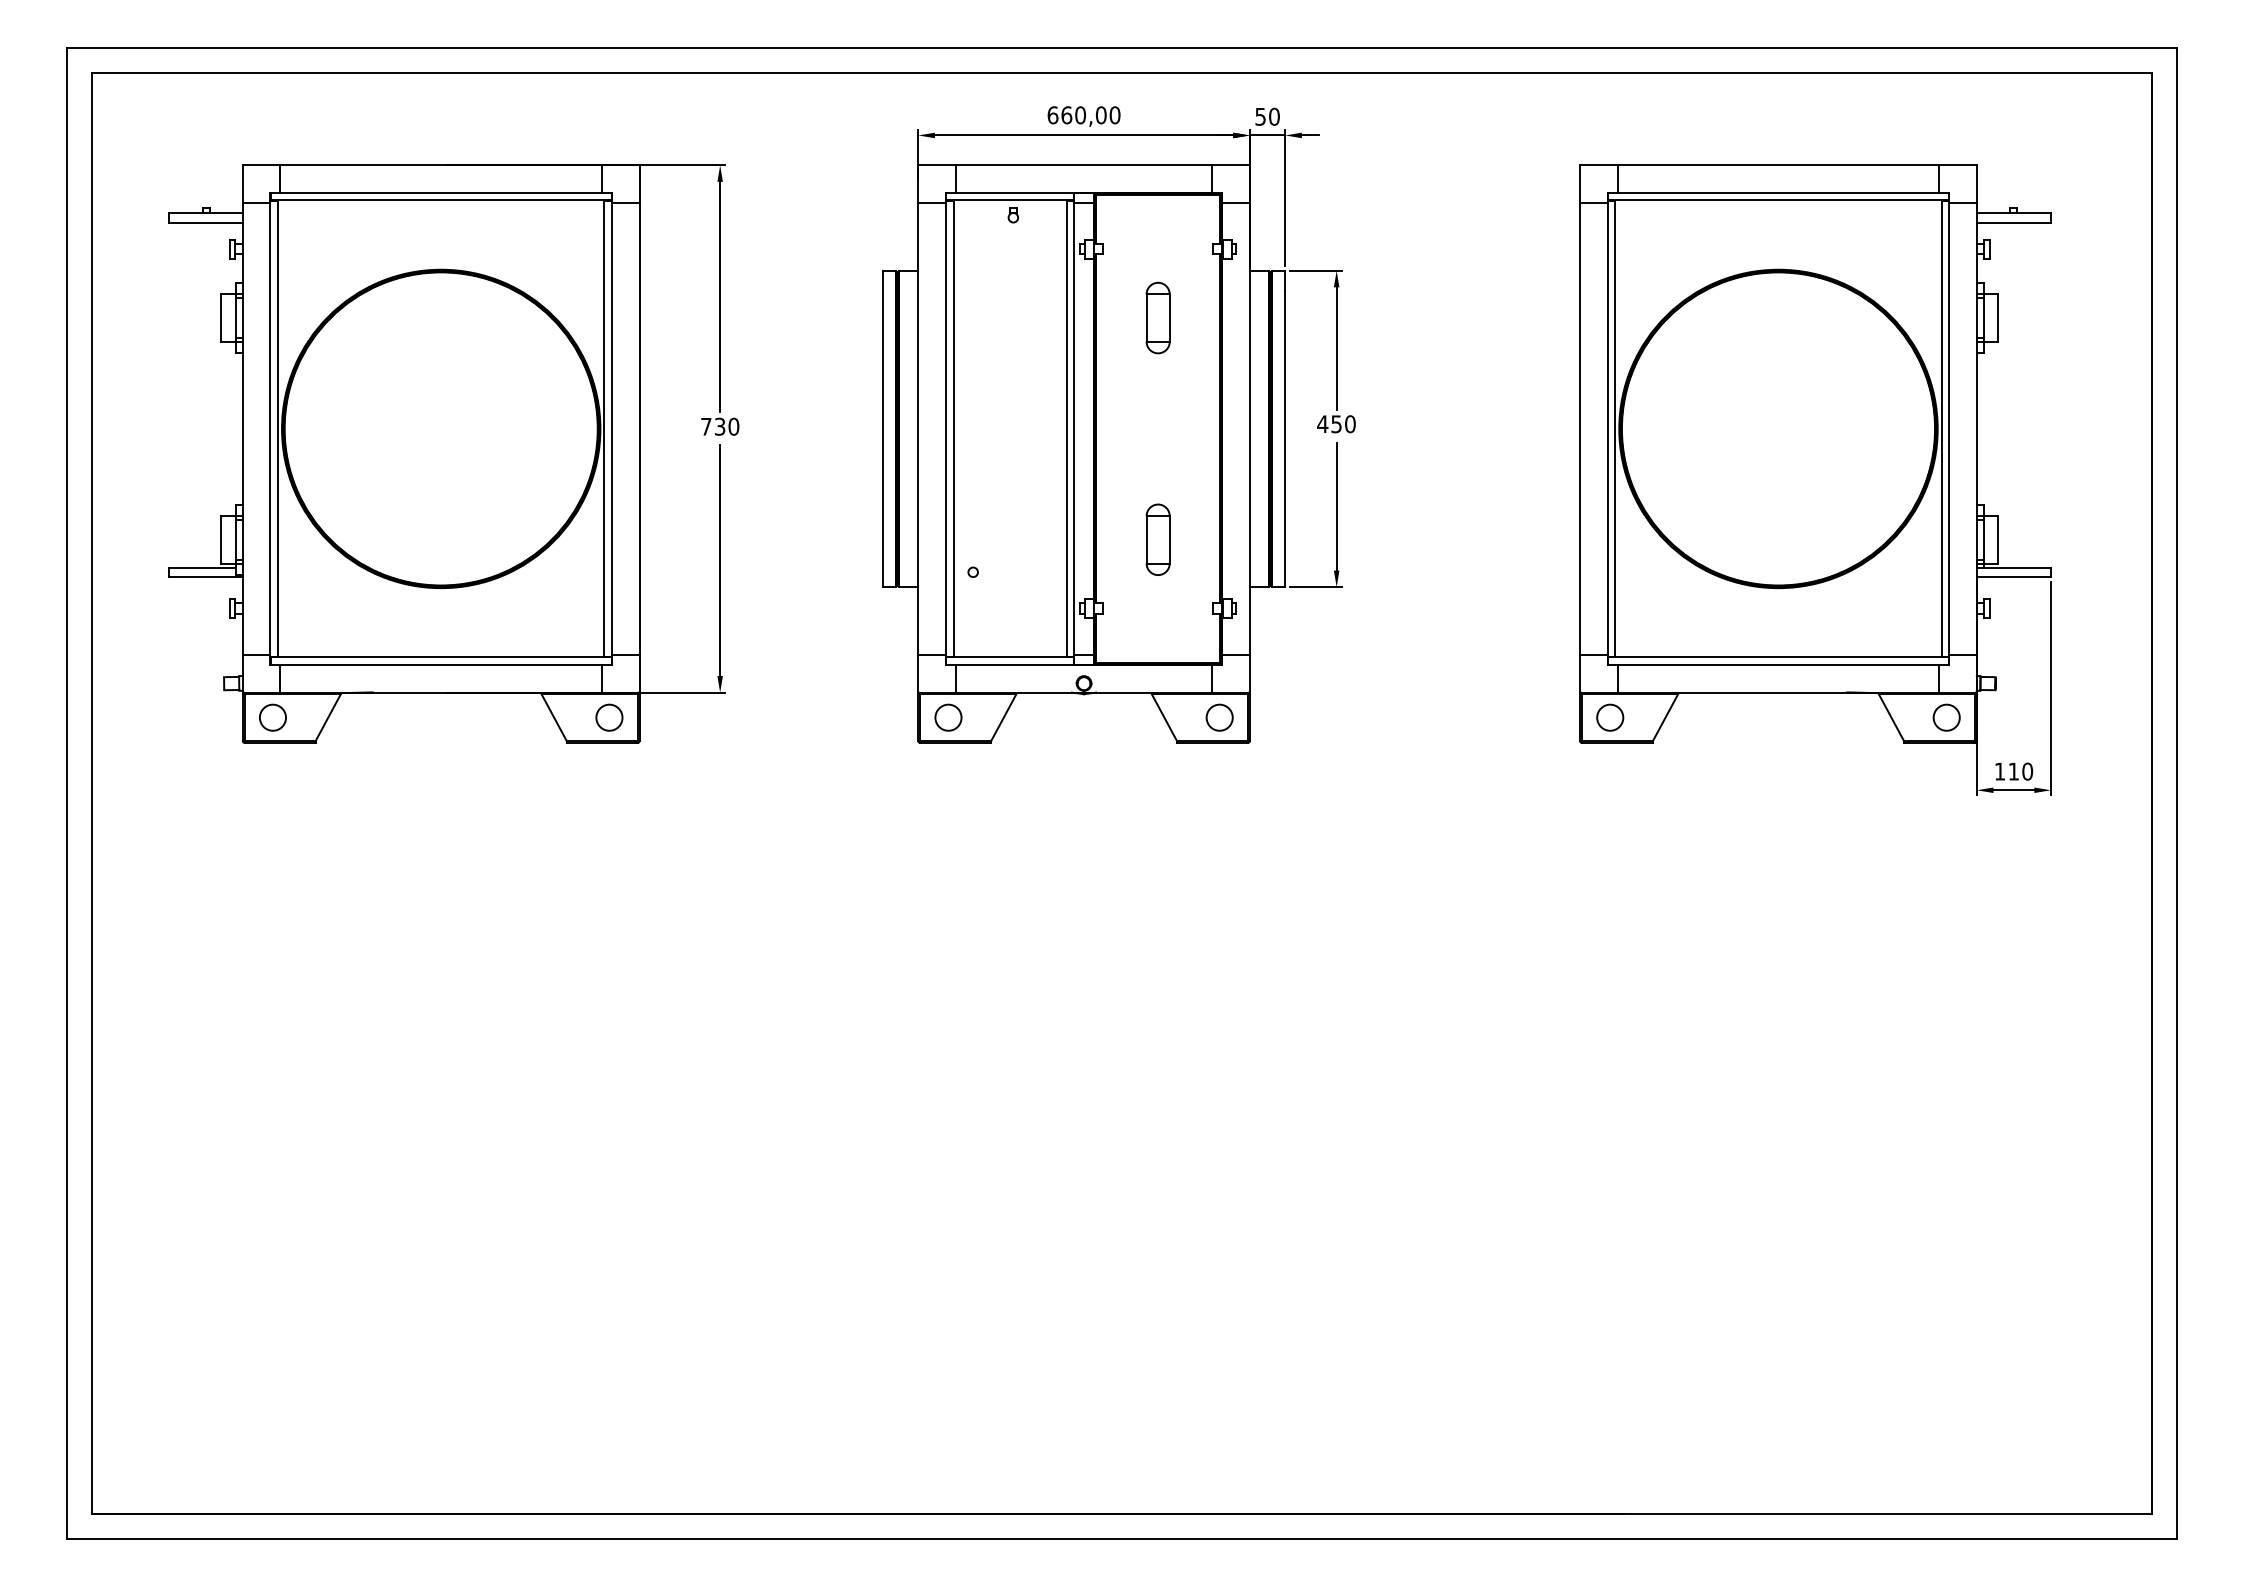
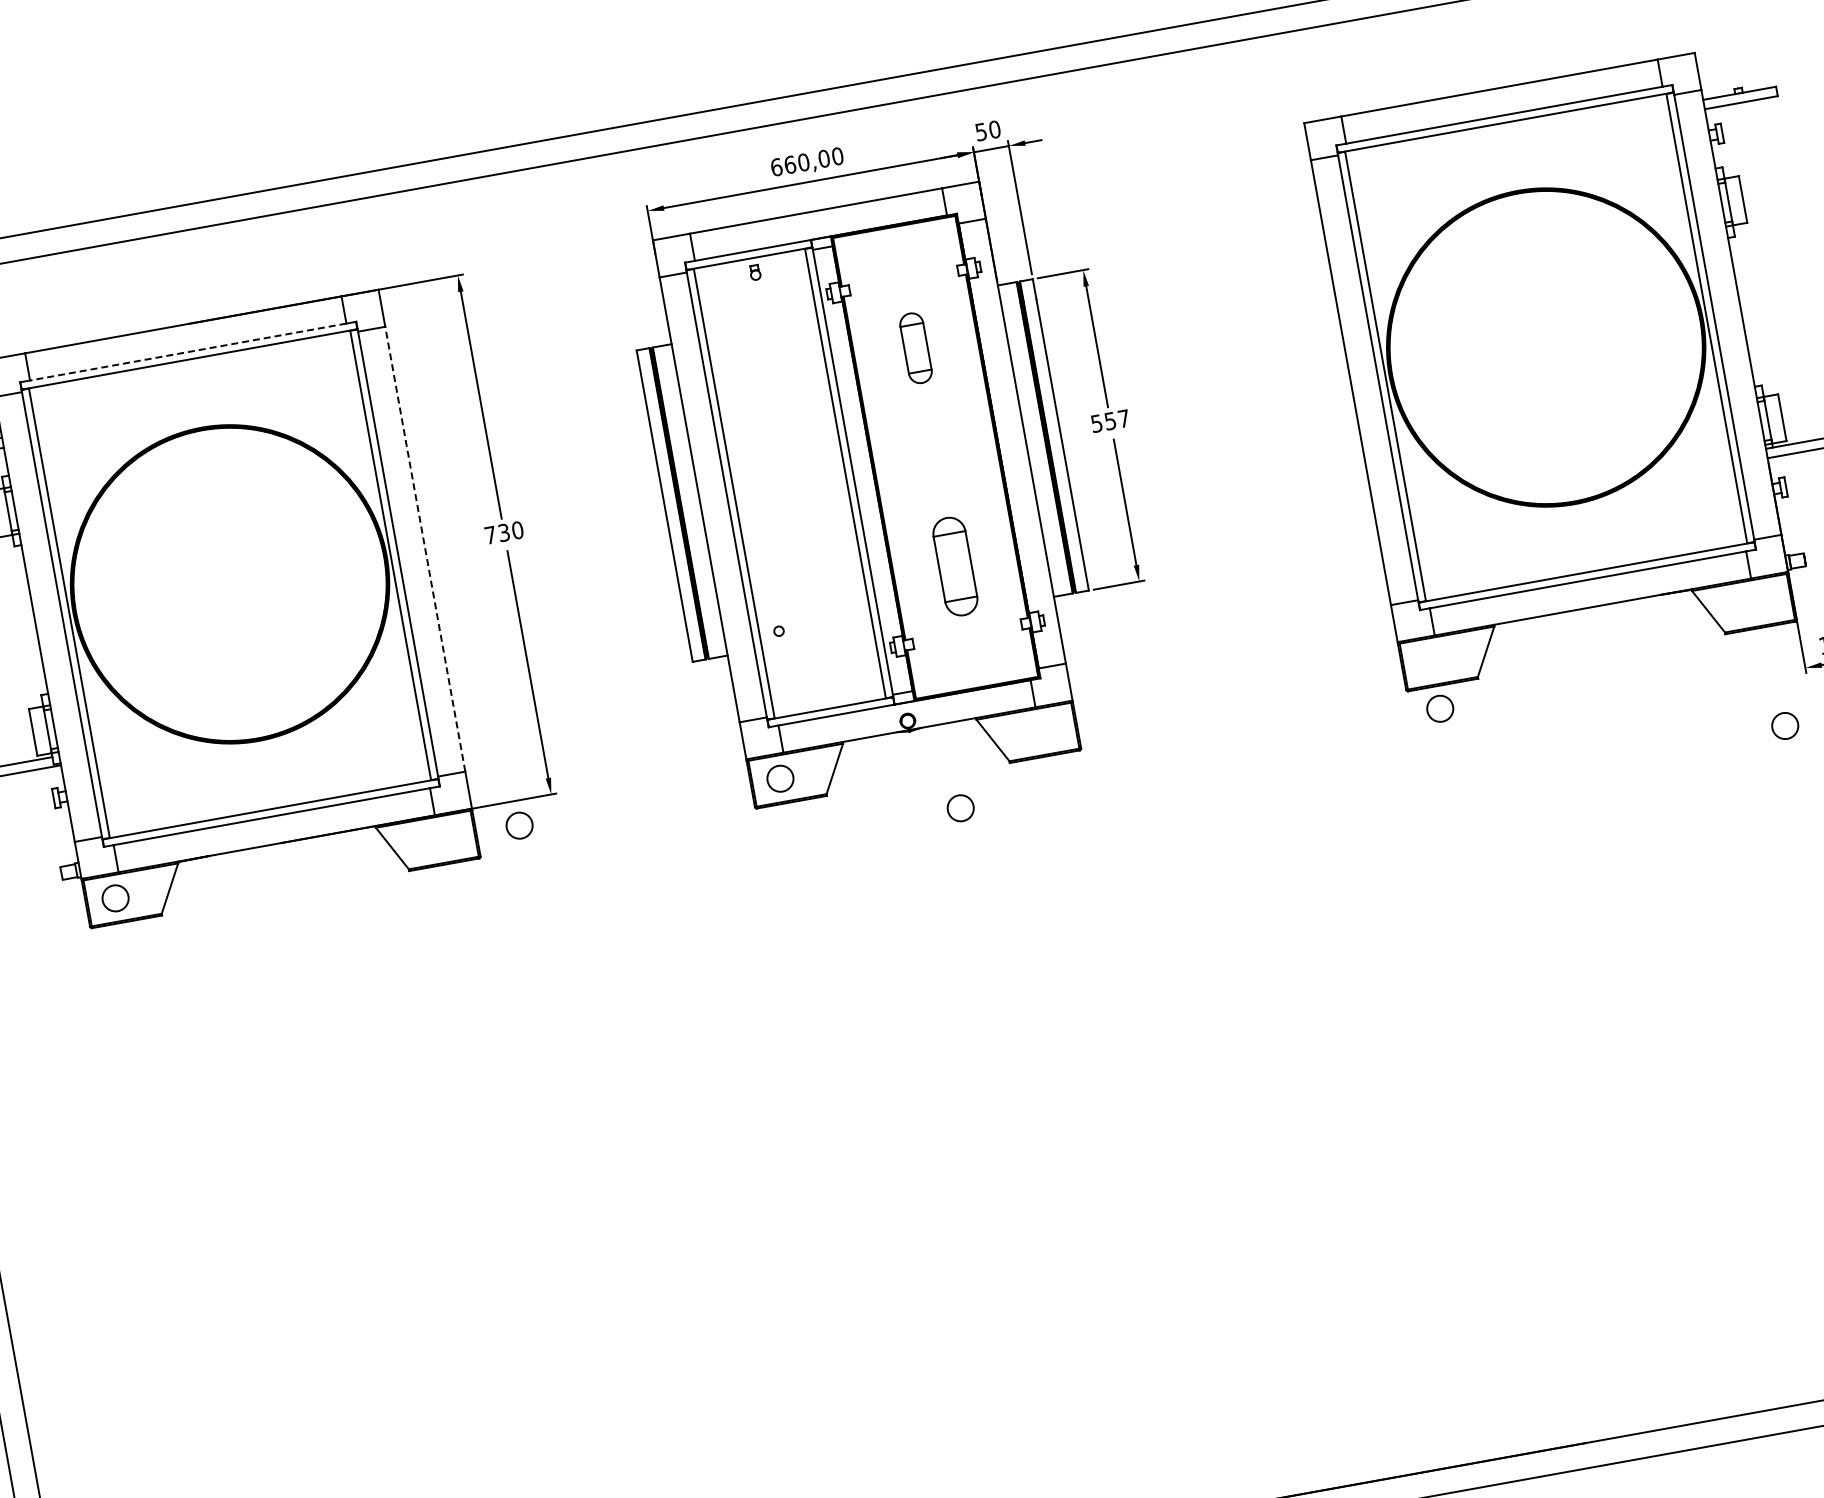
line: (441, 192) -> (188, 351), solid -> dashed
text: (1336, 424) -> (1110, 421), 450 -> 557
line: (639, 428) -> (425, 548), solid -> dashed
part: (1157, 539) -> (954, 566), size x1.4
circle: (609, 717) -> (519, 825), moved
circle: (1219, 717) -> (960, 808), moved
circle: (1610, 717) -> (1440, 708), moved
circle: (1946, 717) -> (1784, 725), moved

